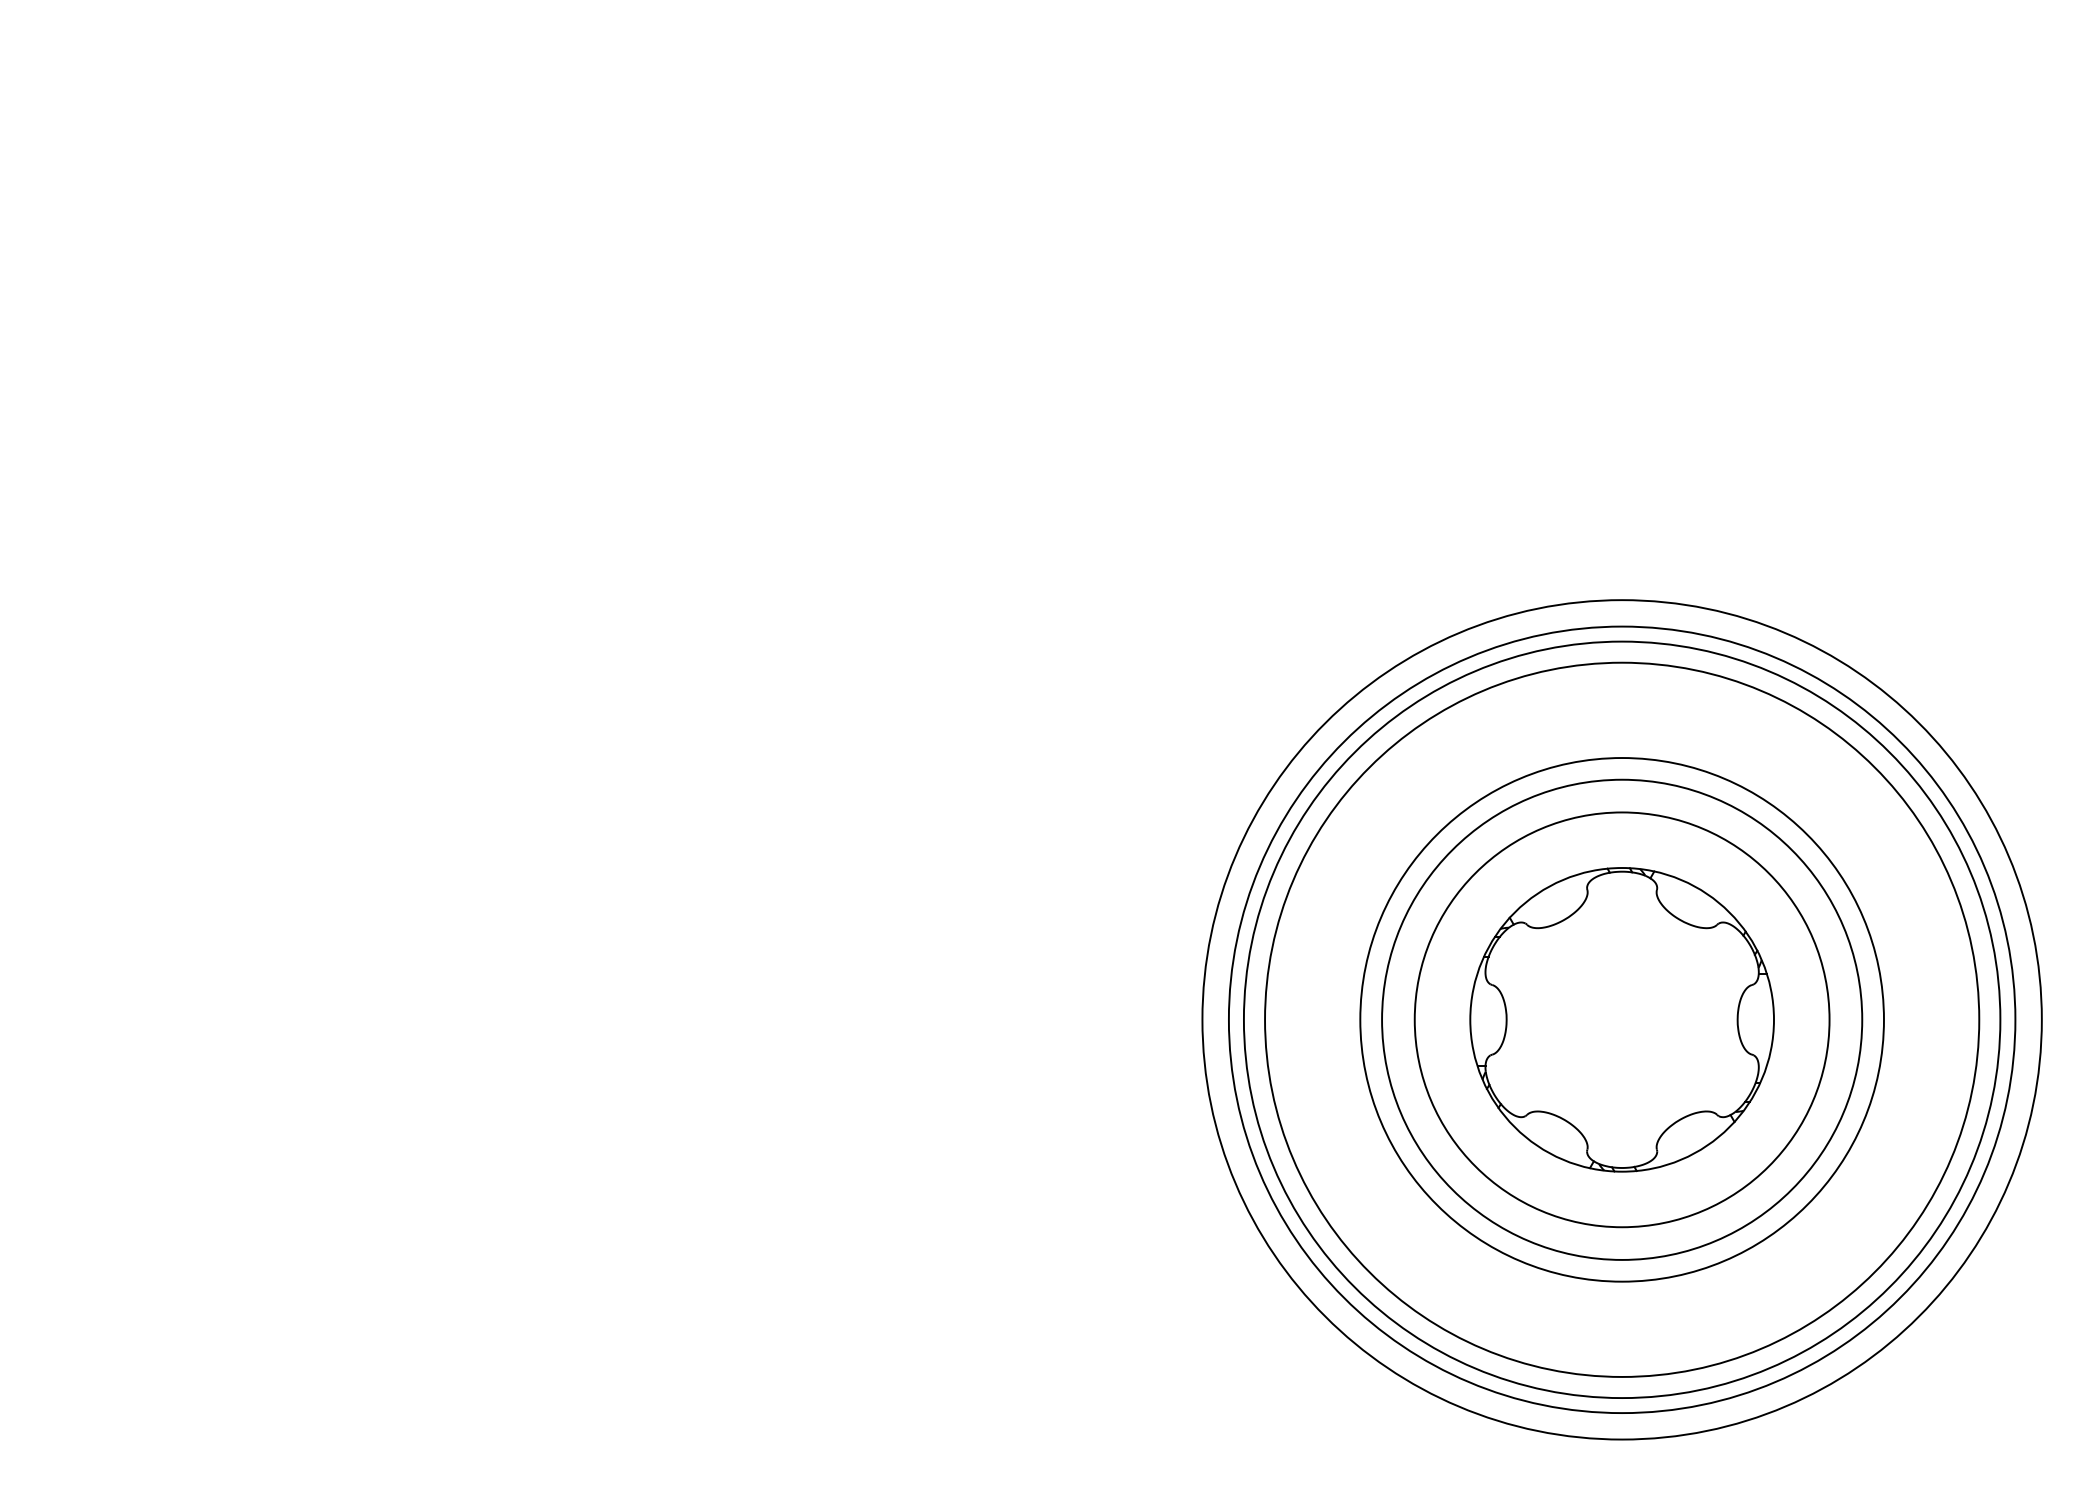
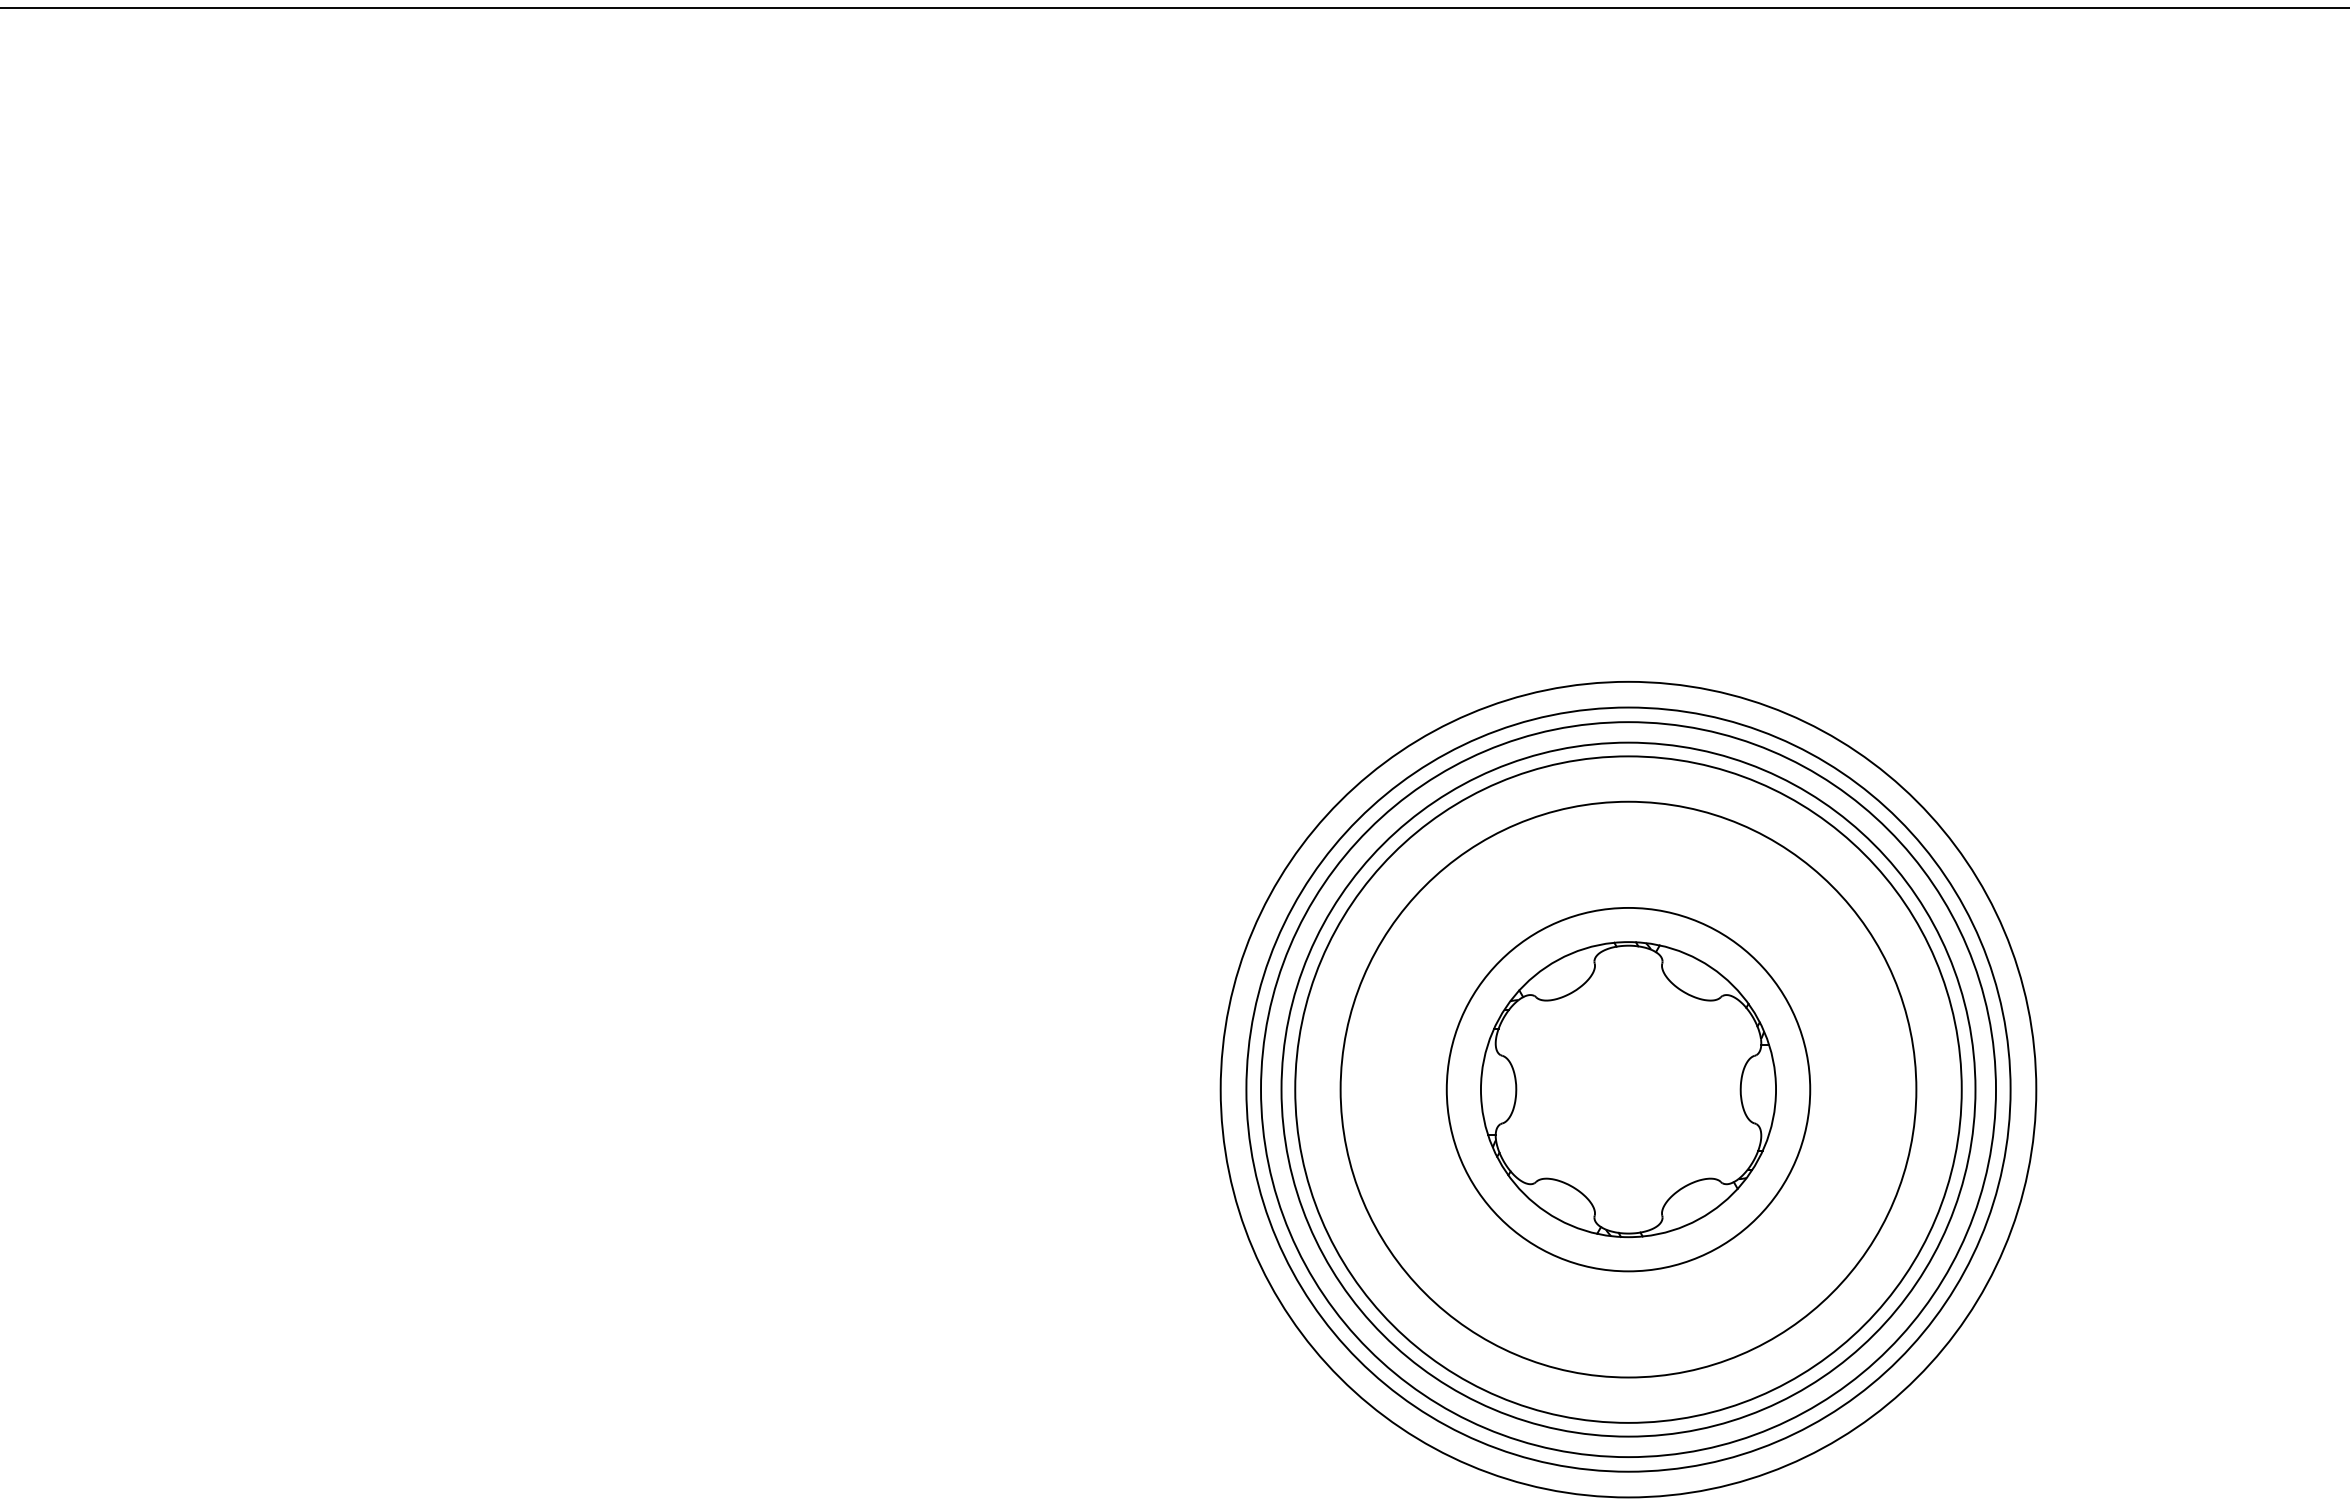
circle: (1622, 1019) -> (1628, 1089), size x0.71
circle: (1622, 1019) -> (1628, 1089), size x1.43
circle: (1622, 1019) -> (1628, 1089), size x1.43

